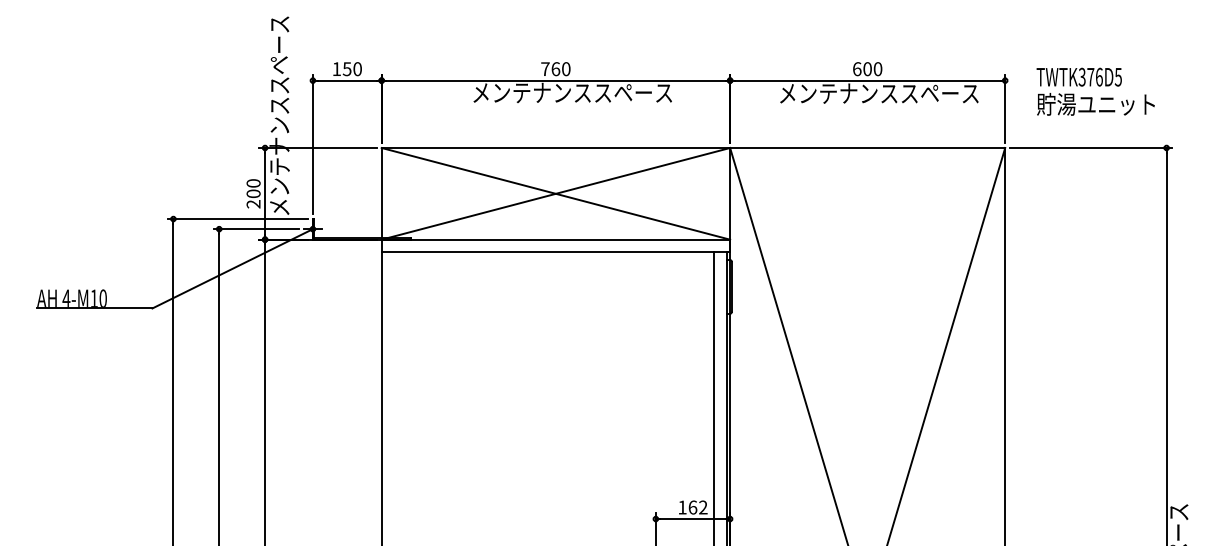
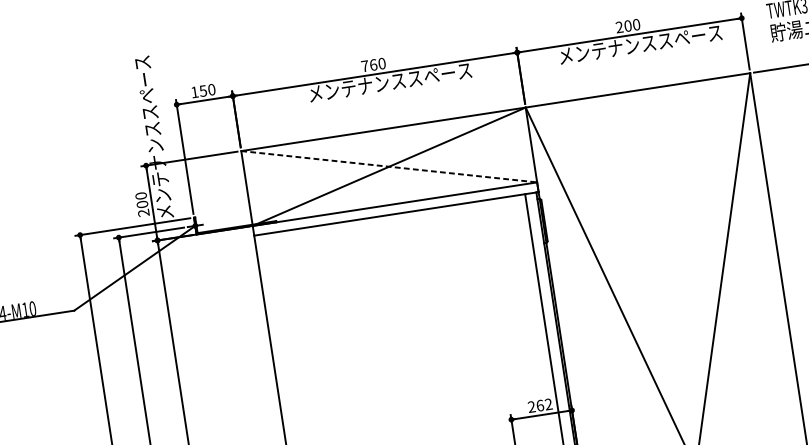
text: (856, 69) -> (619, 27), 600 -> 200
line: (556, 193) -> (389, 166), solid -> dashed
text: (682, 507) -> (531, 406), 162 -> 262

